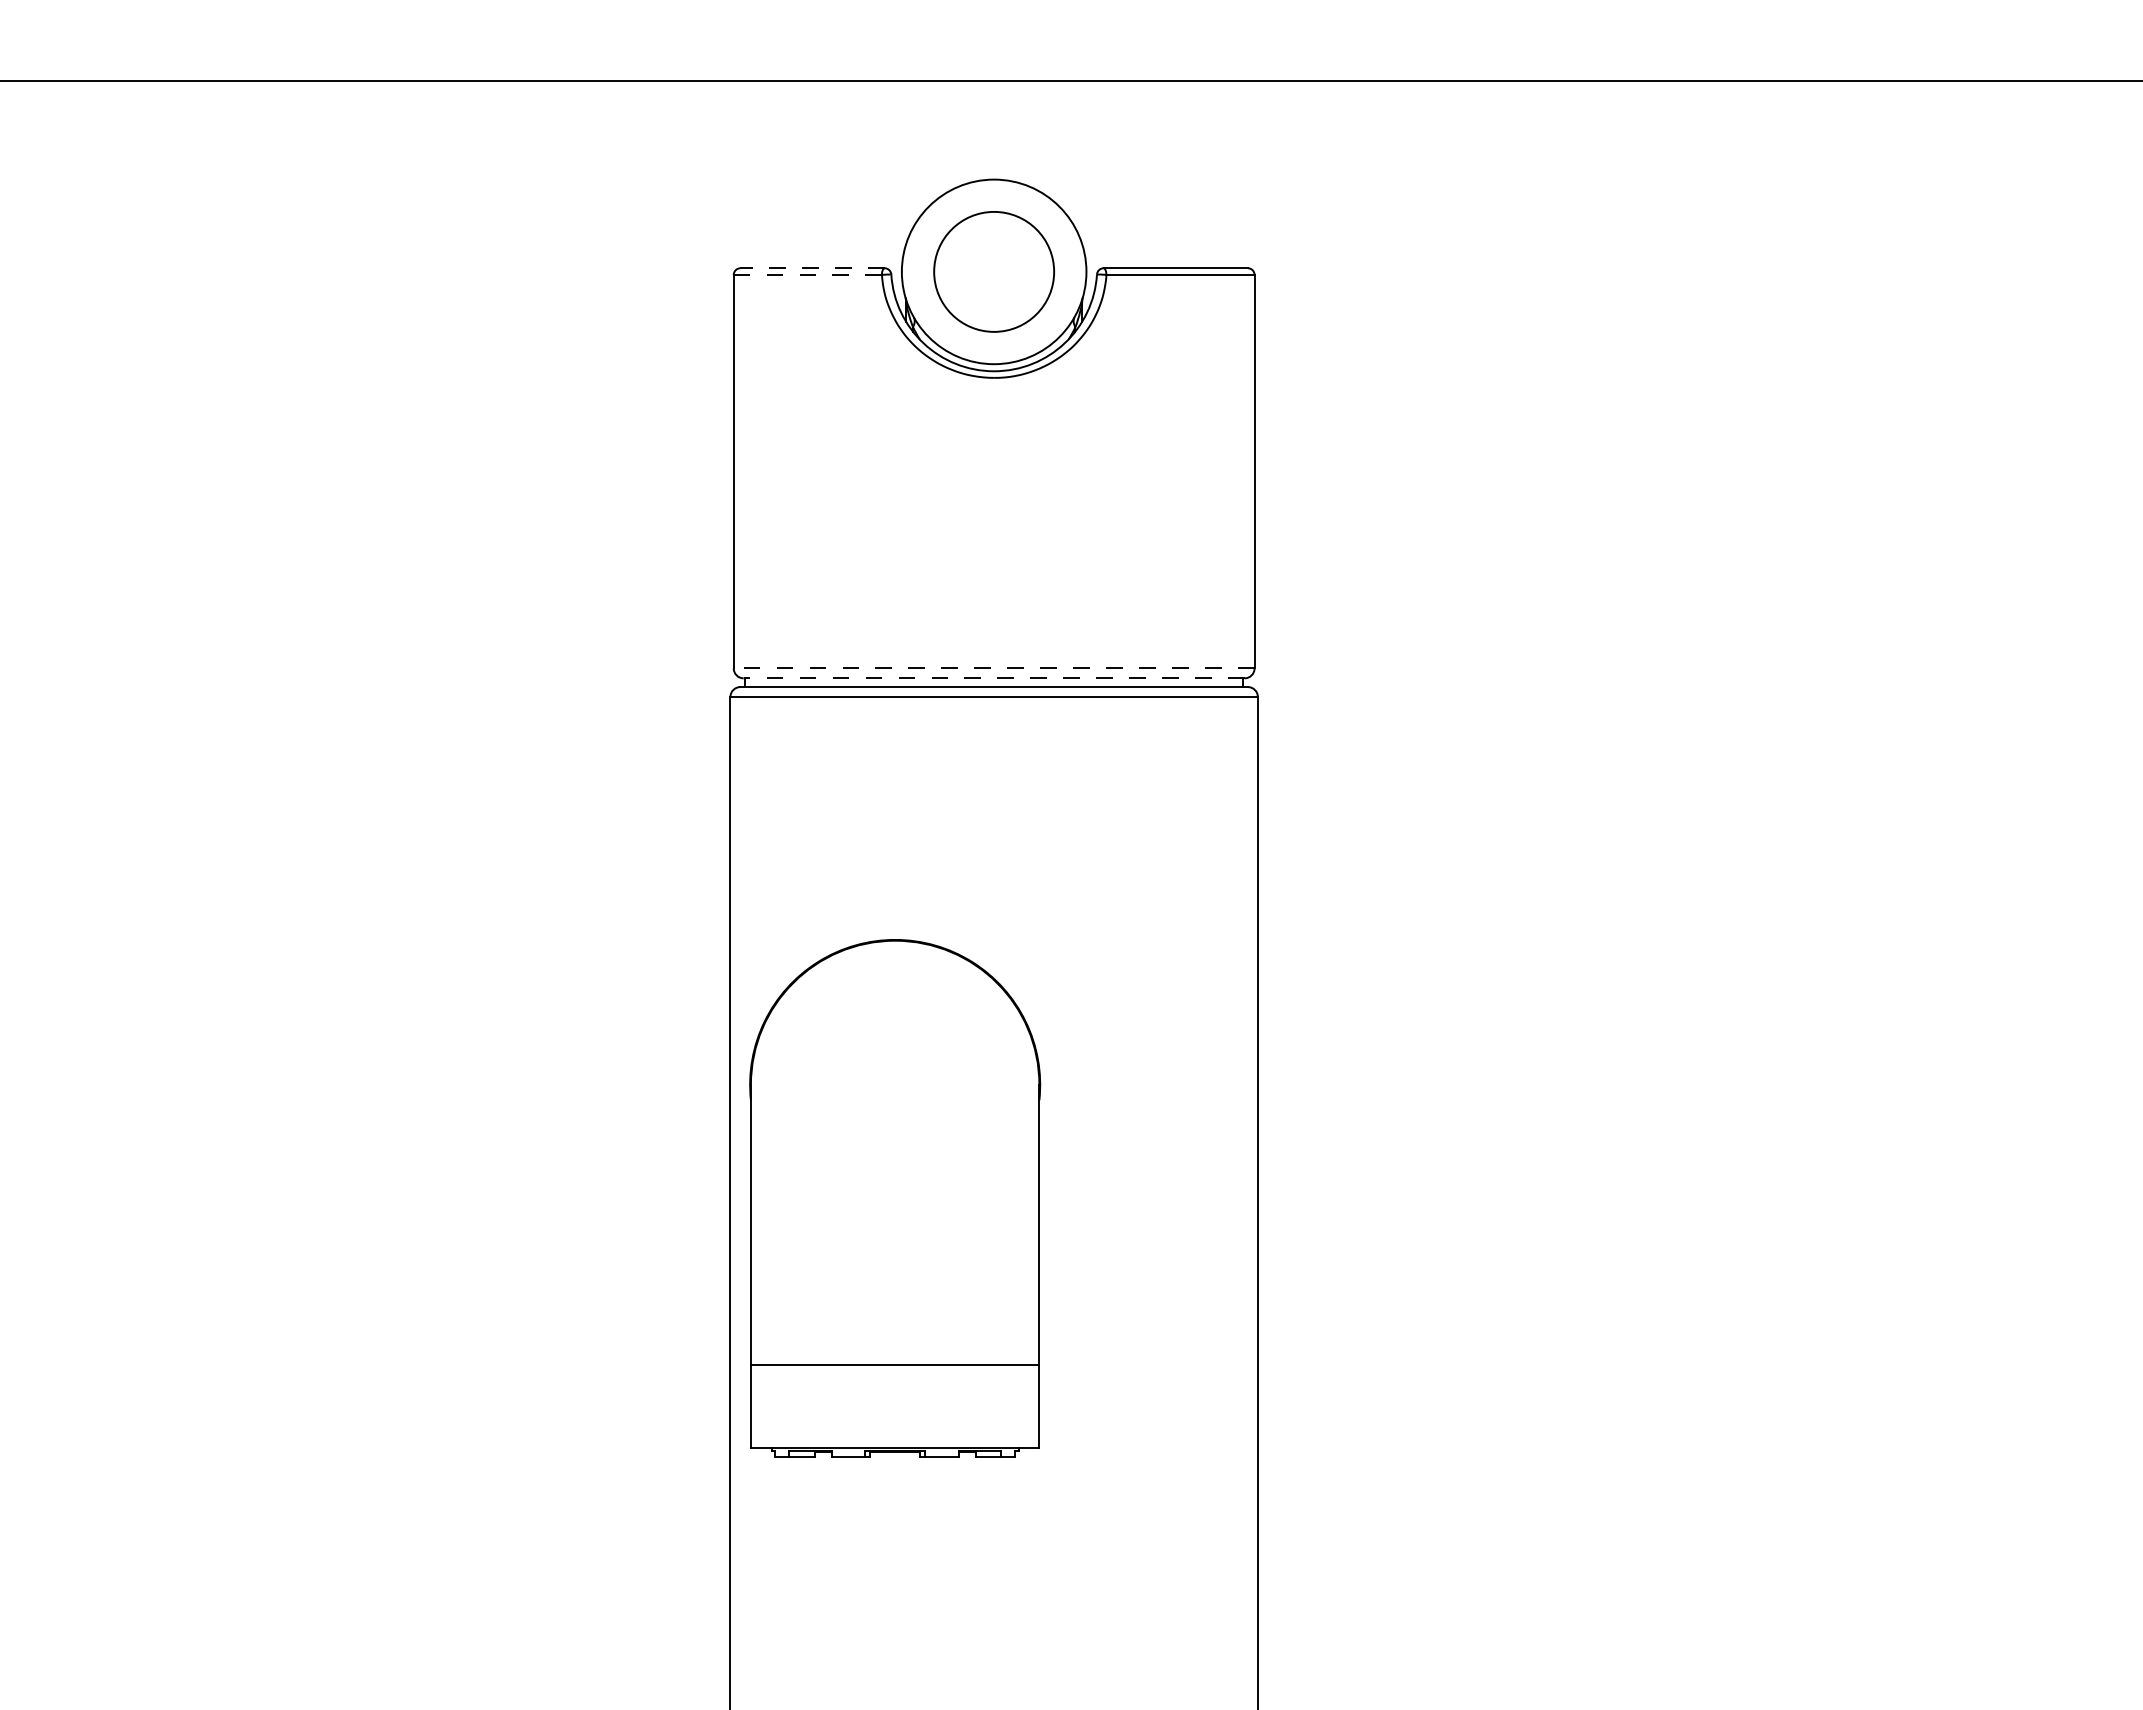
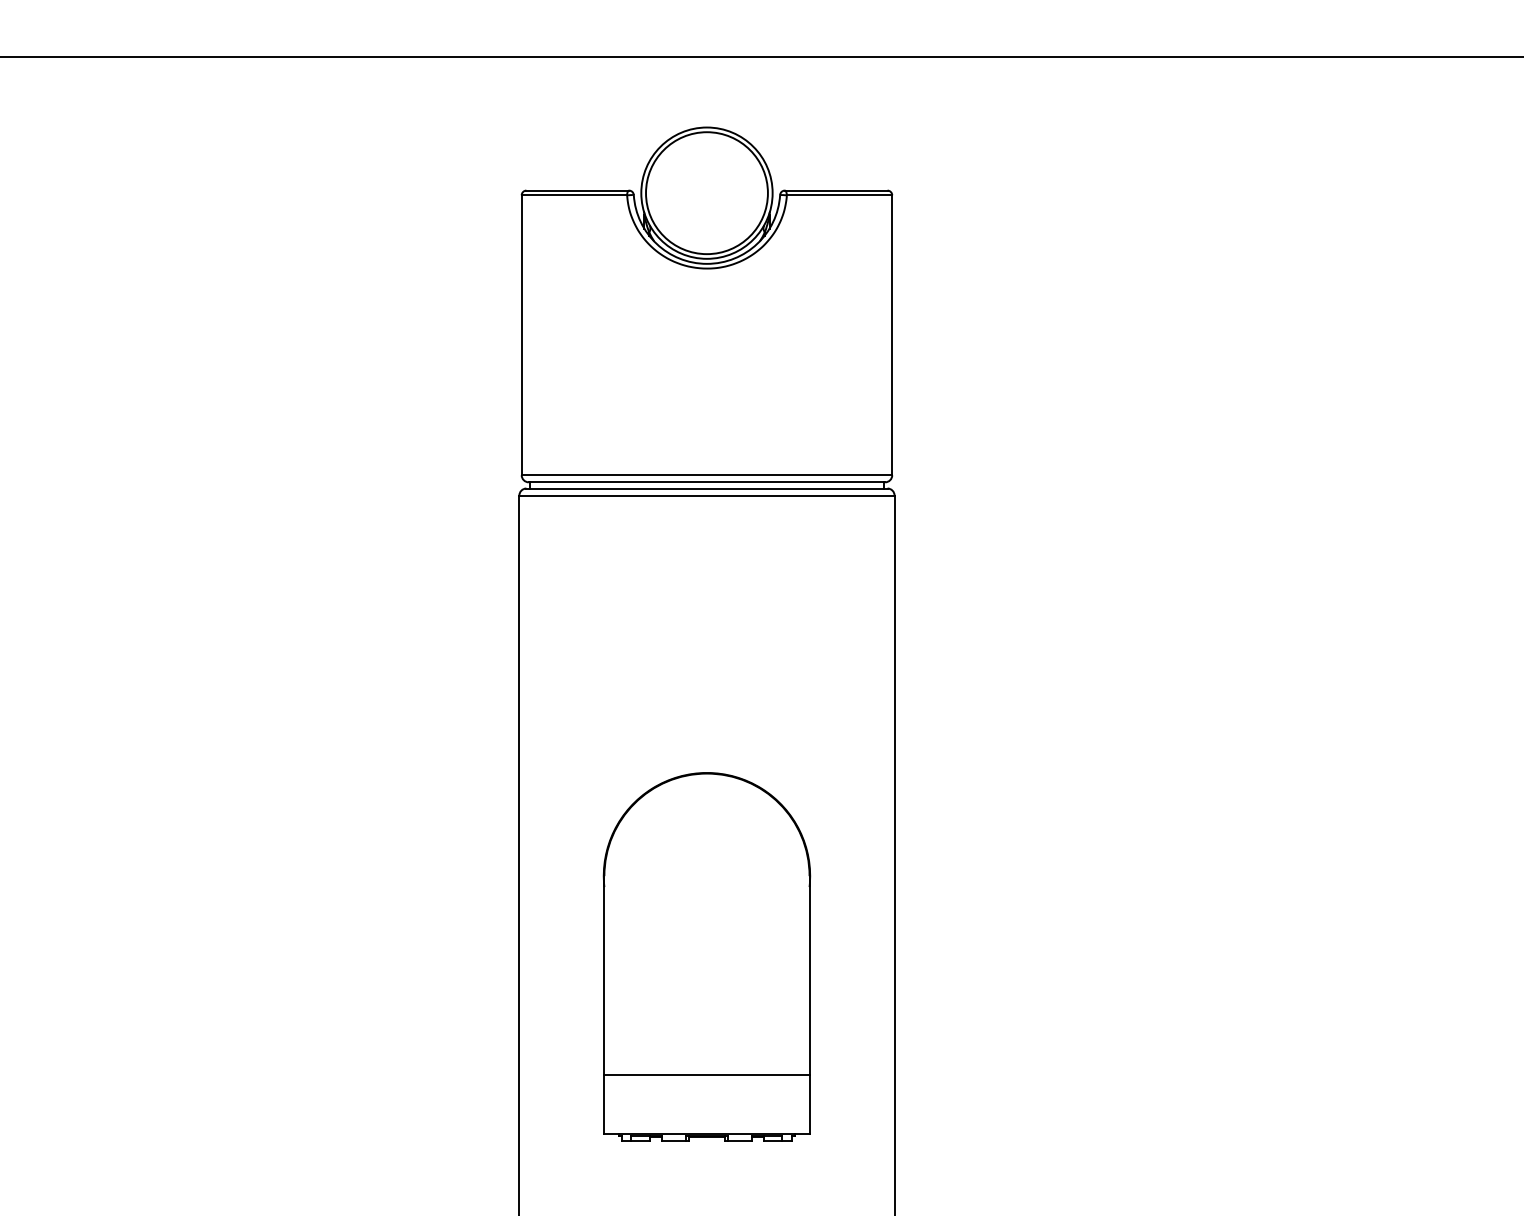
line: (812, 268) -> (577, 190), dashed -> solid
circle: (993, 271) -> (706, 192), size x1.43
line: (807, 274) -> (574, 195), dashed -> solid
line: (993, 668) -> (706, 475), dashed -> solid
line: (994, 678) -> (707, 482), dashed -> solid
part: (895, 1198) -> (707, 956), moved

